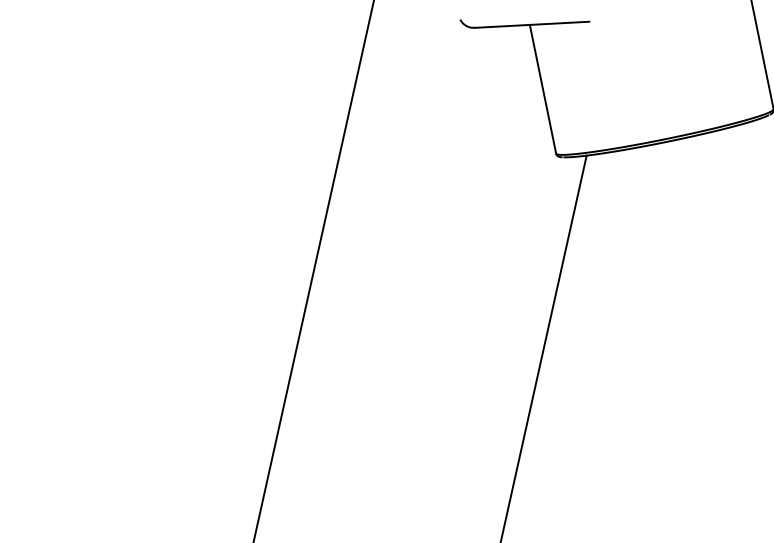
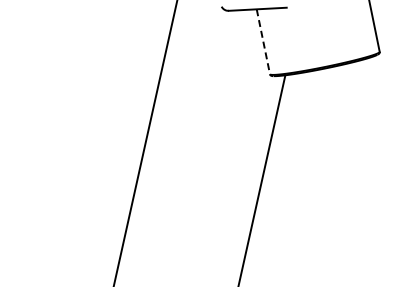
line: (543, 90) -> (263, 42), solid -> dashed

